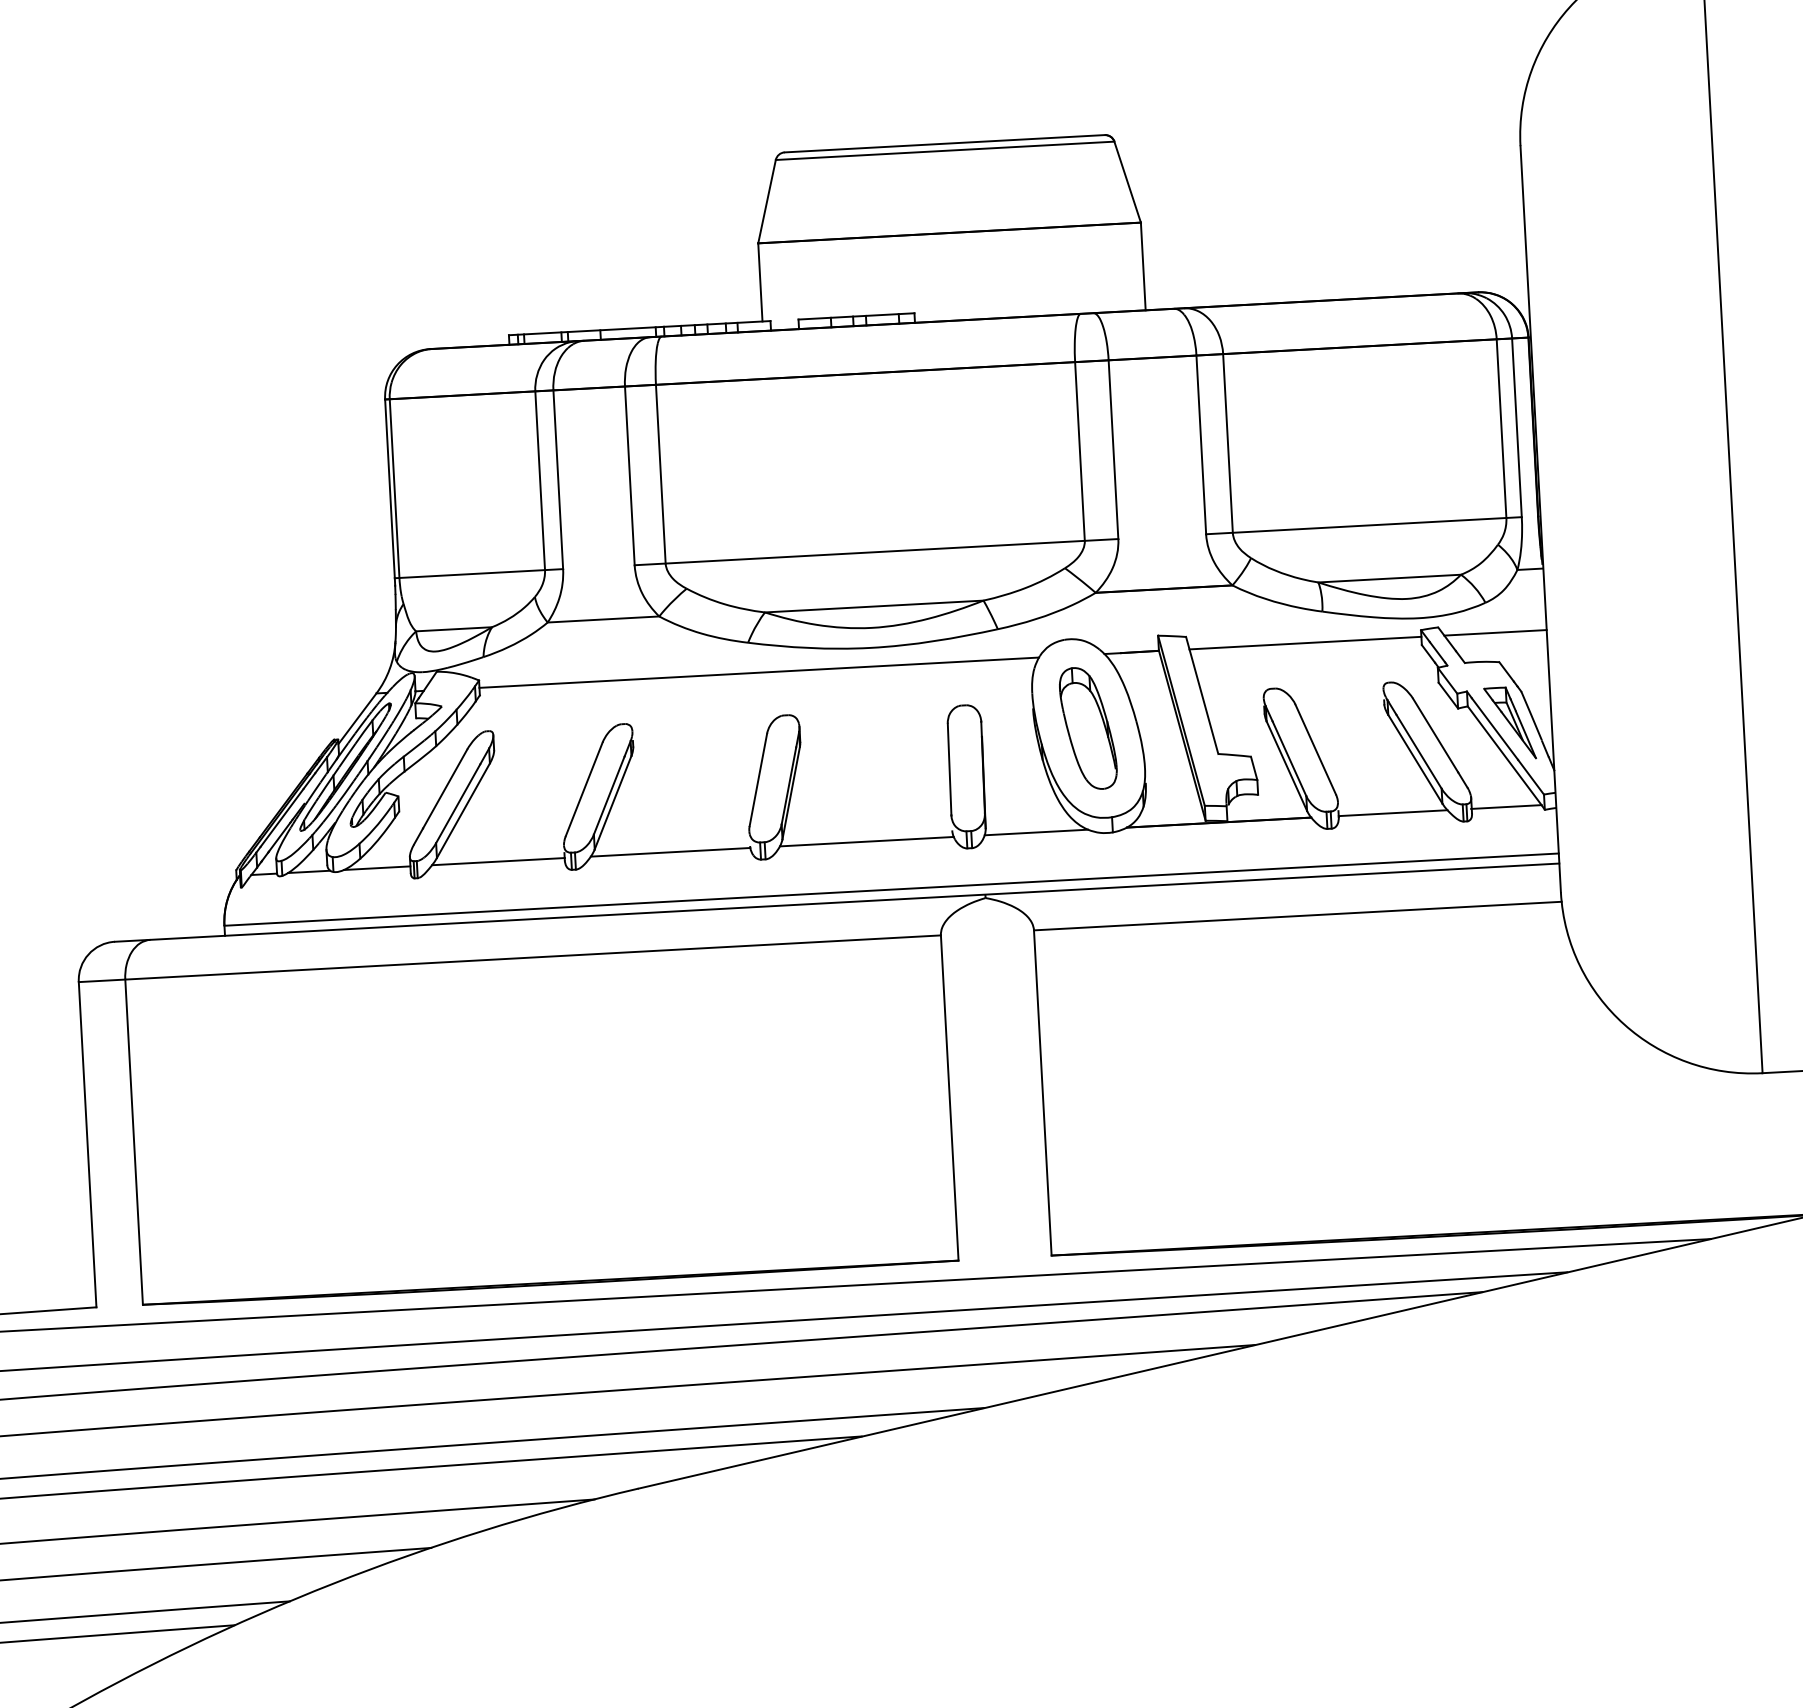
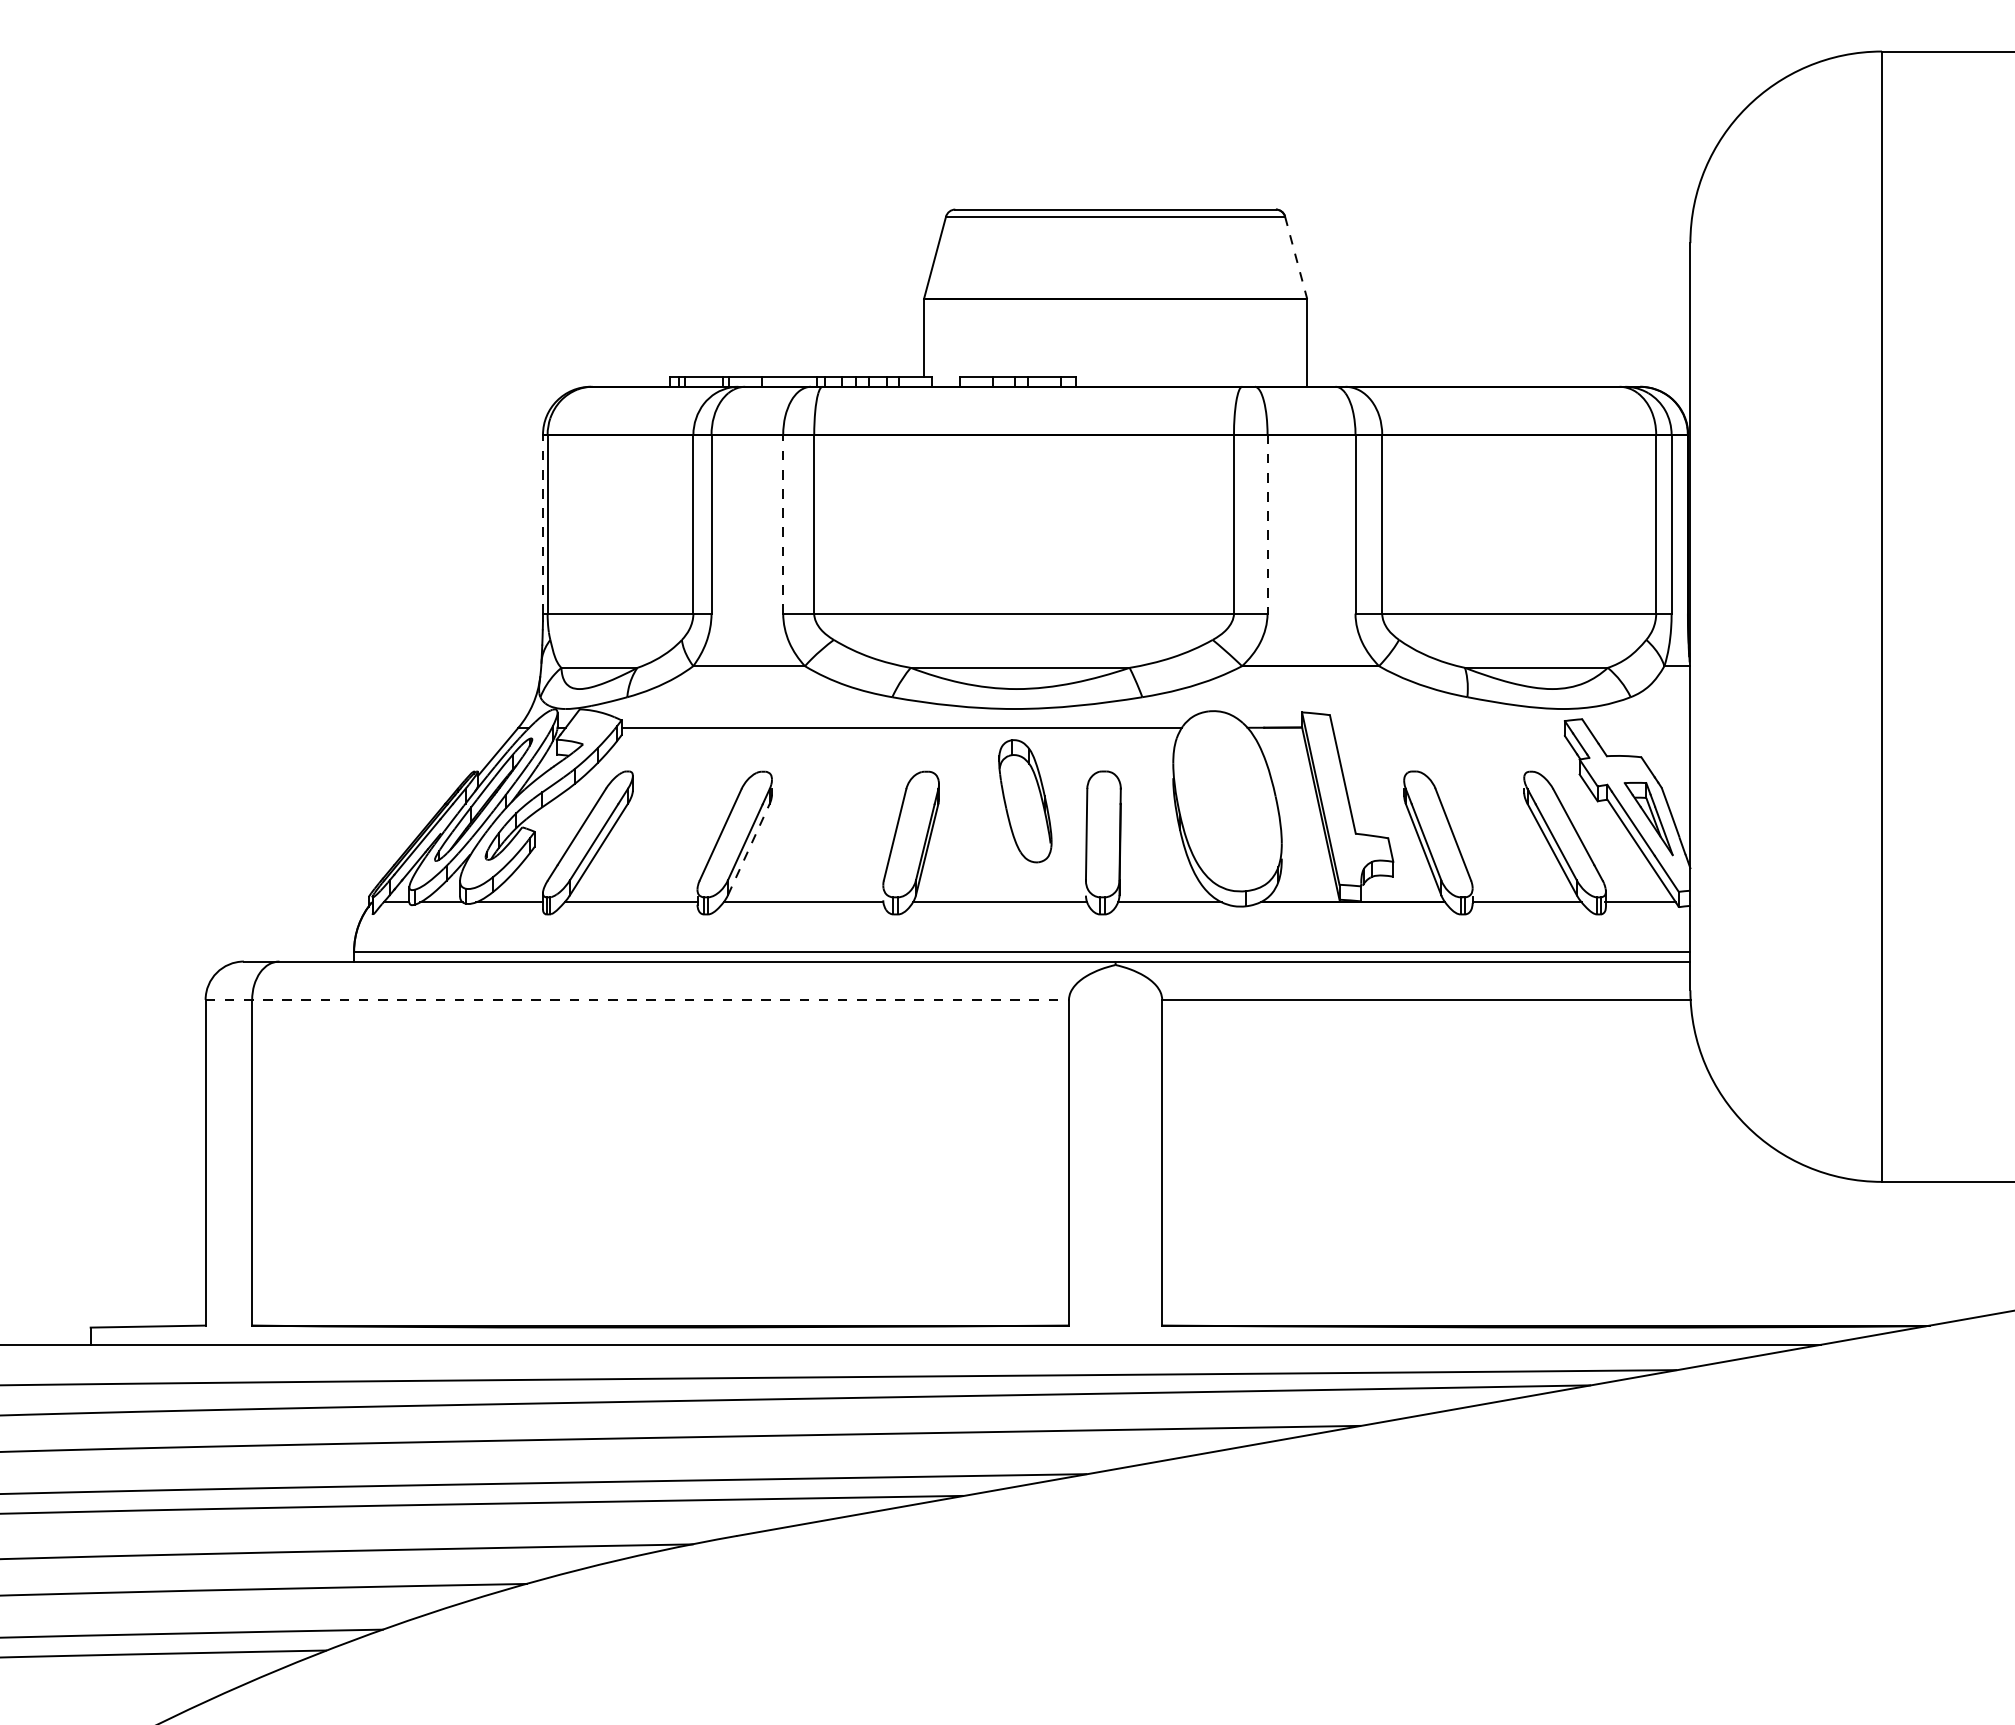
line: (1127, 181) -> (1296, 257), solid -> dashed
line: (1113, 449) -> (1267, 524), solid -> dashed
line: (630, 475) -> (783, 523), solid -> dashed
line: (390, 488) -> (543, 523), solid -> dashed
line: (1494, 632) -> (1638, 727), removed
line: (1305, 642) -> (1448, 727), removed
part: (1088, 728) -> (1025, 801), moved
line: (613, 802) -> (749, 849), solid -> dashed
line: (510, 958) -> (637, 999), solid -> dashed

